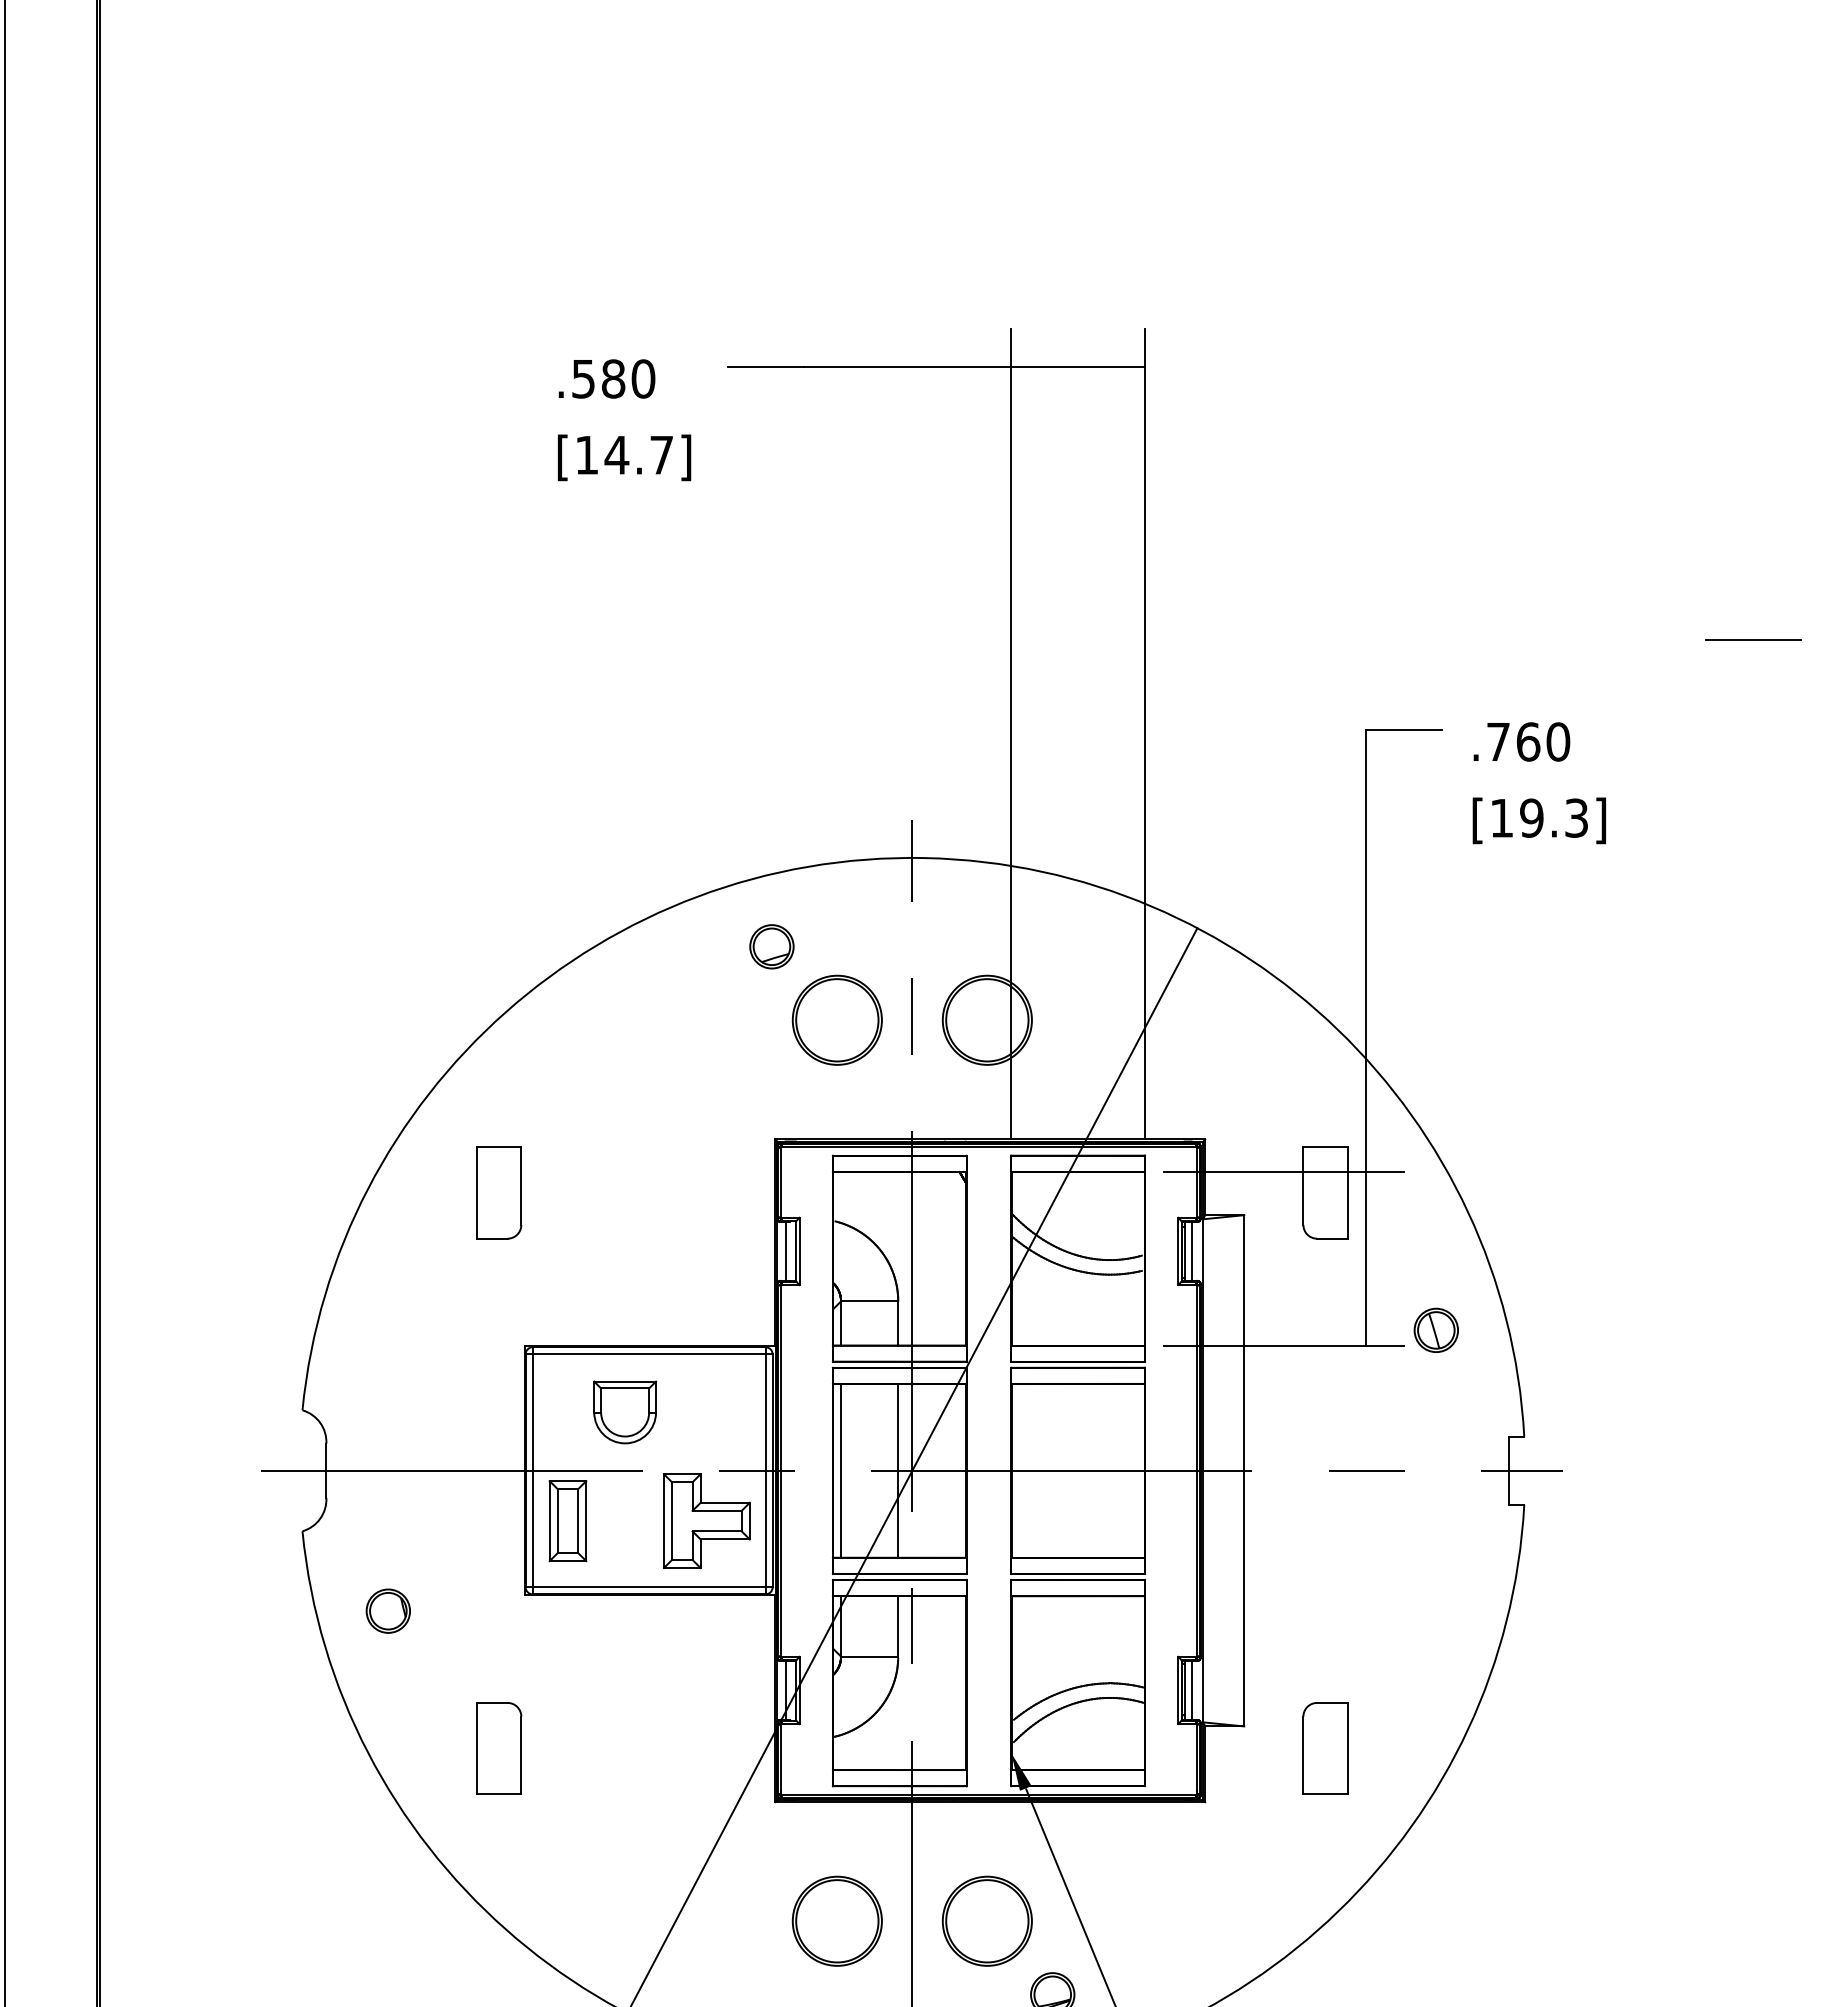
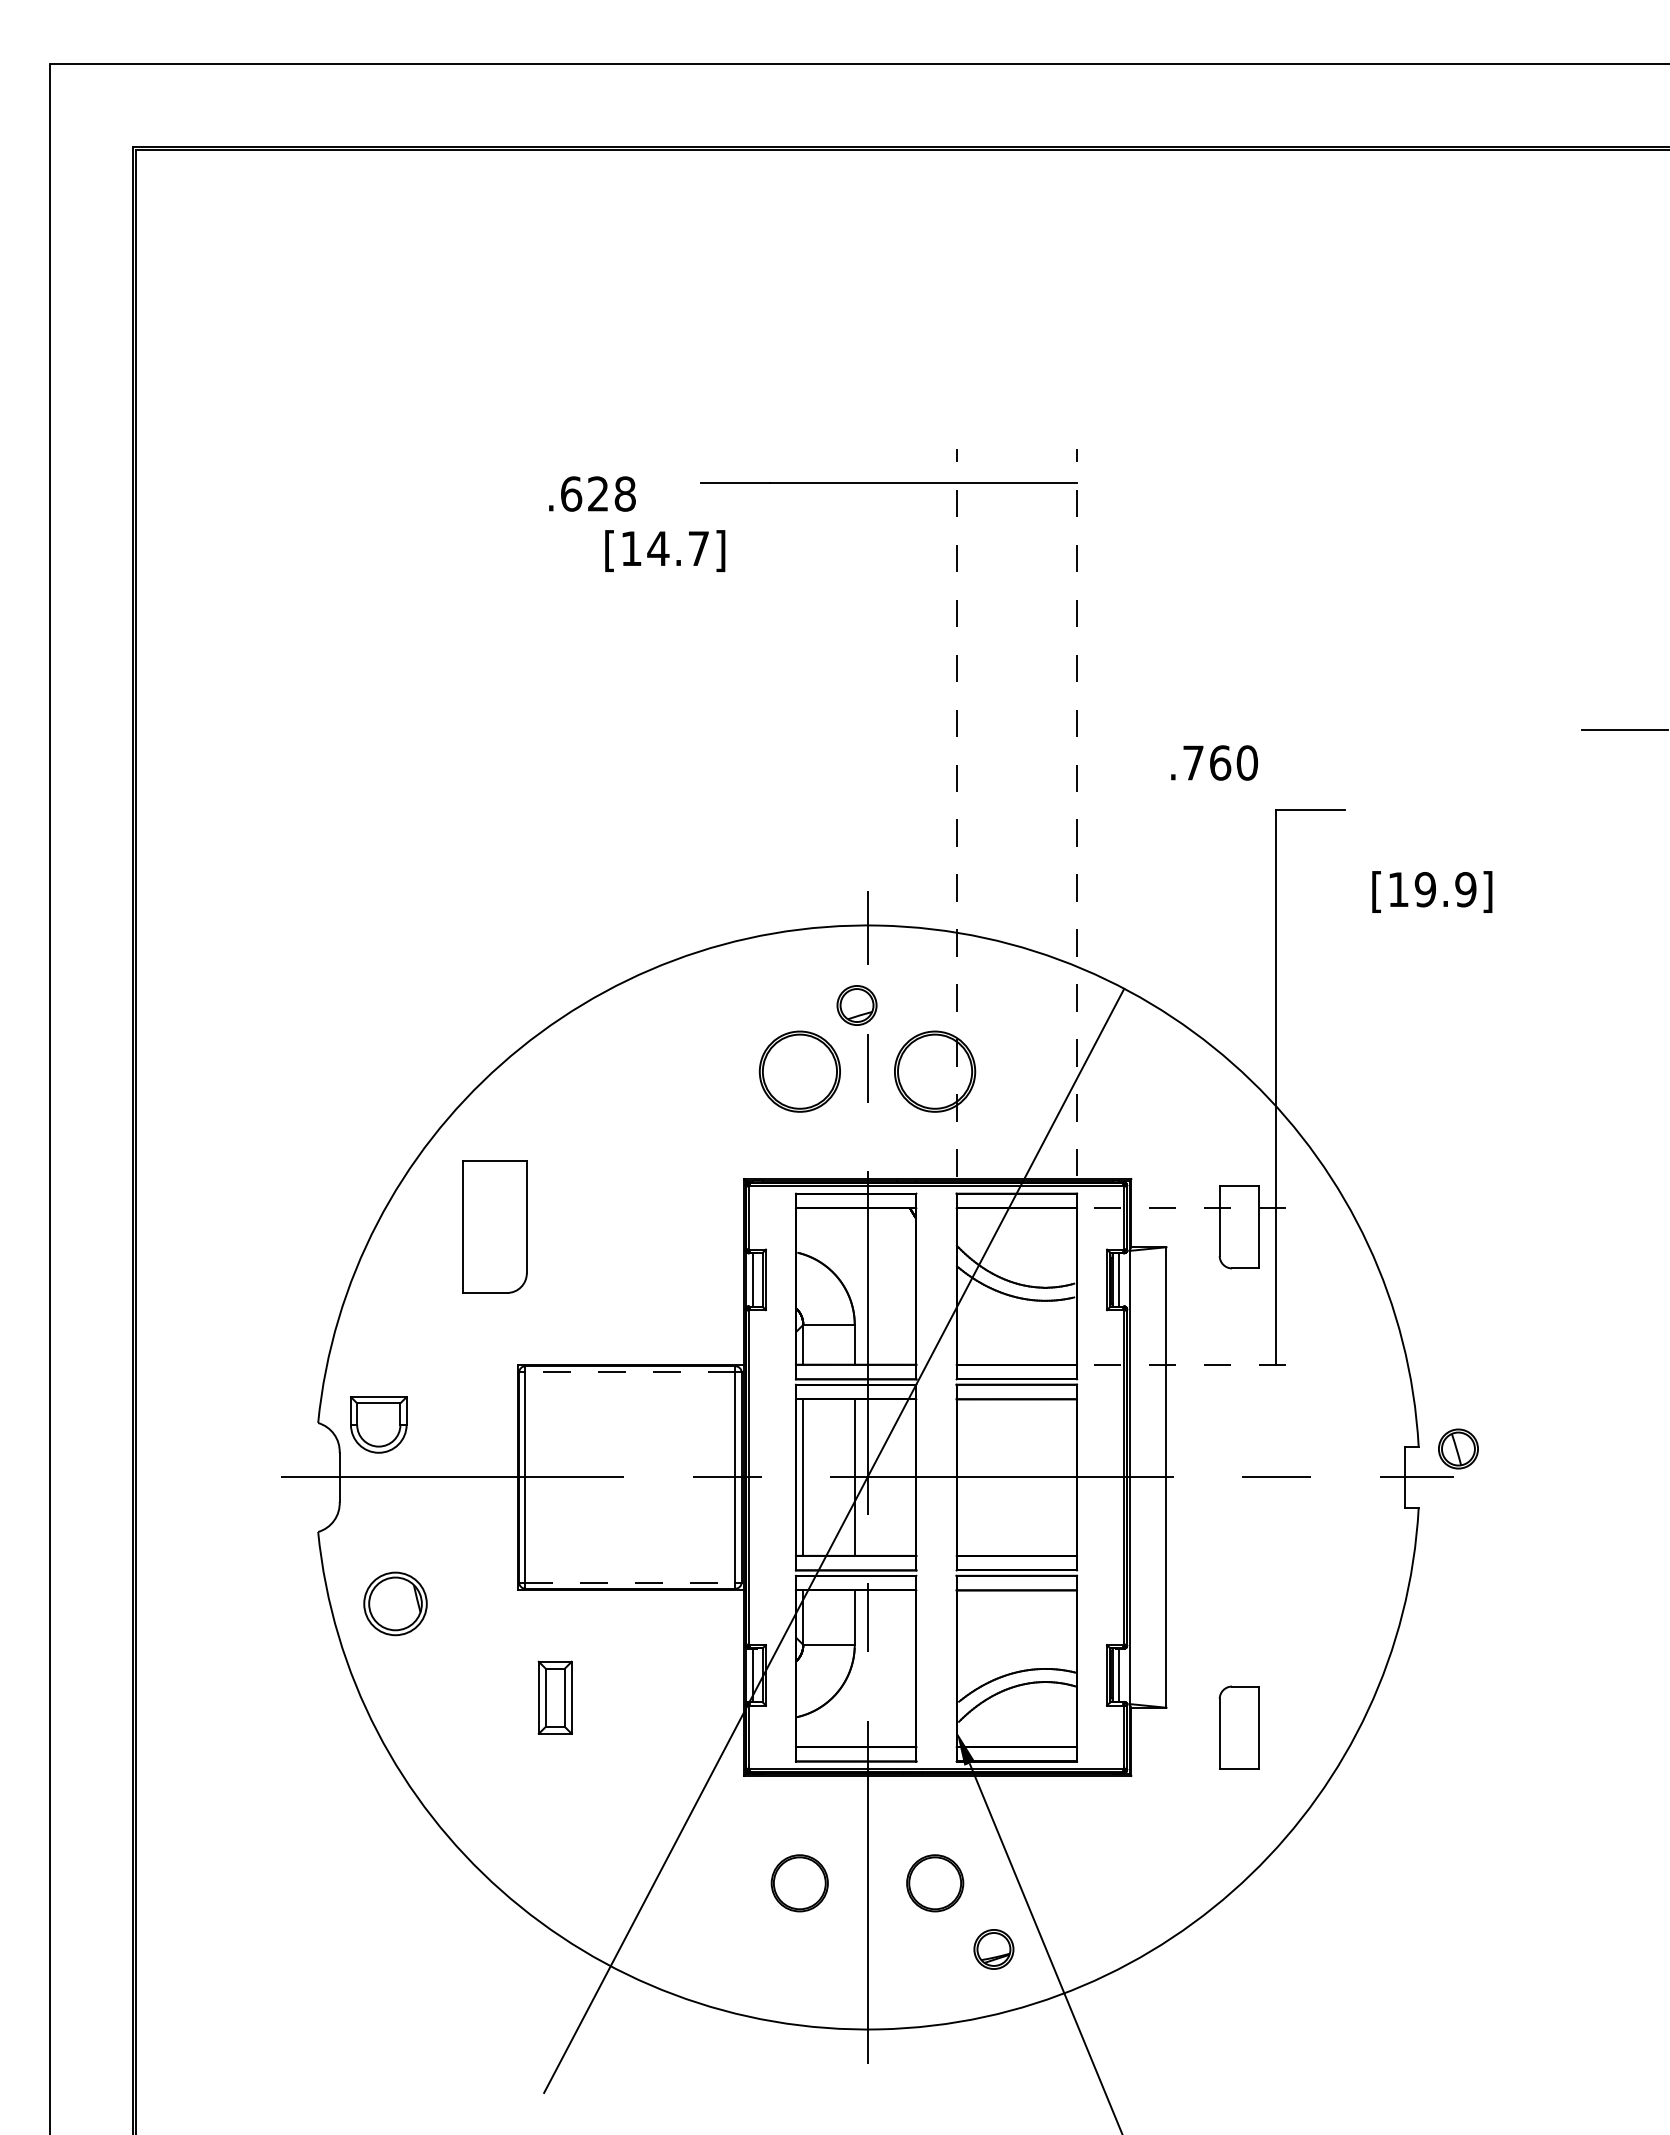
text: (613, 378) -> (598, 493), .580 -> .628
text: (624, 457) -> (665, 550), moved
line: (1011, 732) -> (956, 812), solid -> dashed
line: (1145, 732) -> (1077, 812), solid -> dashed
text: (1521, 741) -> (1214, 762), moved
text: (1576, 818) -> (1465, 889), [19.3] -> [19.9]
part: (771, 946) -> (856, 1005), moved
line: (1284, 1172) -> (1202, 1208), solid -> dashed
part: (499, 1193) -> (495, 1227), size x1.6
part: (1436, 1329) -> (1458, 1448), moved
line: (1284, 1345) -> (1202, 1364), solid -> dashed
line: (648, 1354) -> (629, 1372), solid -> dashed
part: (624, 1411) -> (378, 1424), moved
part: (567, 1520) -> (554, 1697), moved
part: (706, 1520) -> (682, 1522), removed
line: (649, 1587) -> (630, 1582), solid -> dashed
part: (388, 1610) -> (395, 1603), size x1.6
part: (499, 1748) -> (495, 1727), removed
part: (836, 1921) -> (799, 1883), size x0.7
part: (987, 1921) -> (935, 1883), size x0.7

